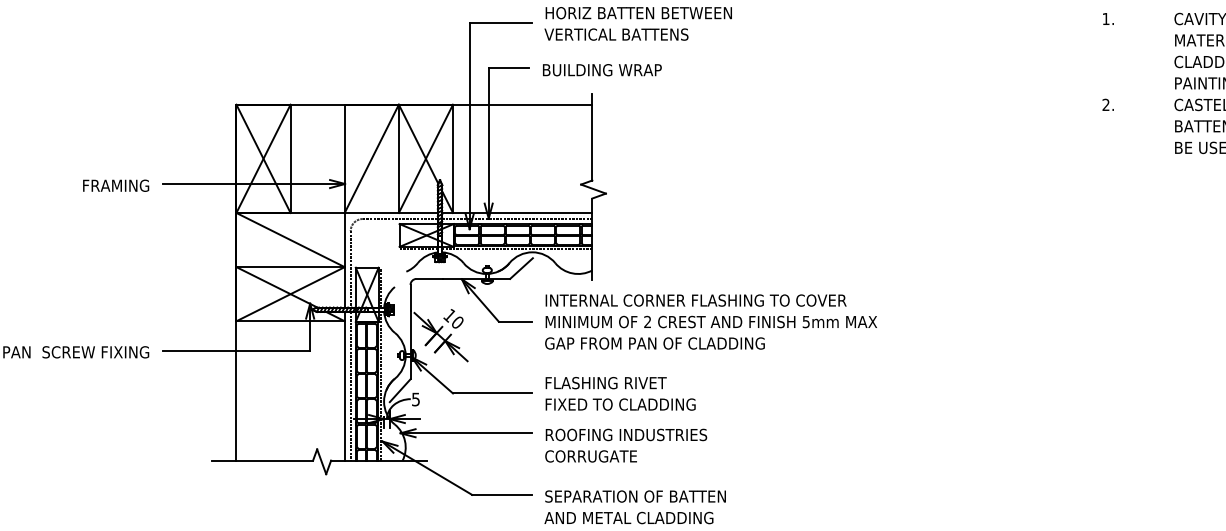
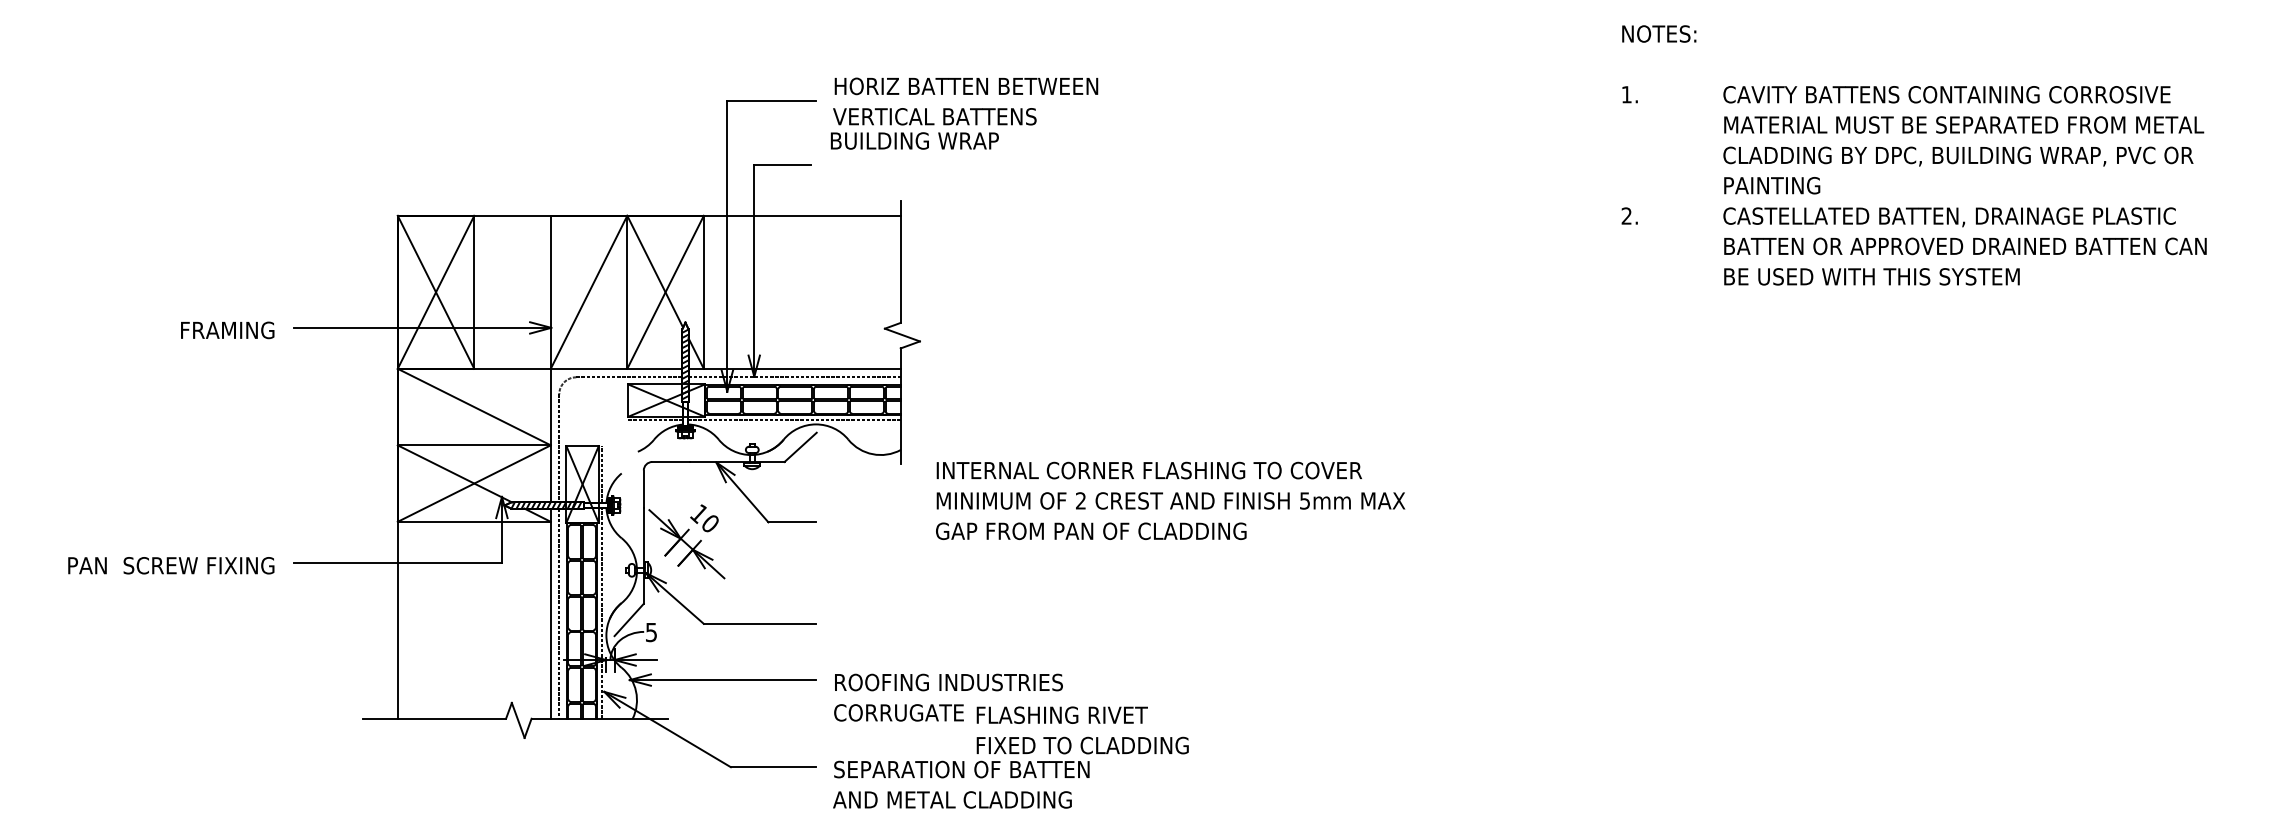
text: (602, 69) -> (914, 140), moved
text: (711, 321) -> (1170, 500), moved
text: (620, 393) -> (1082, 730), moved

